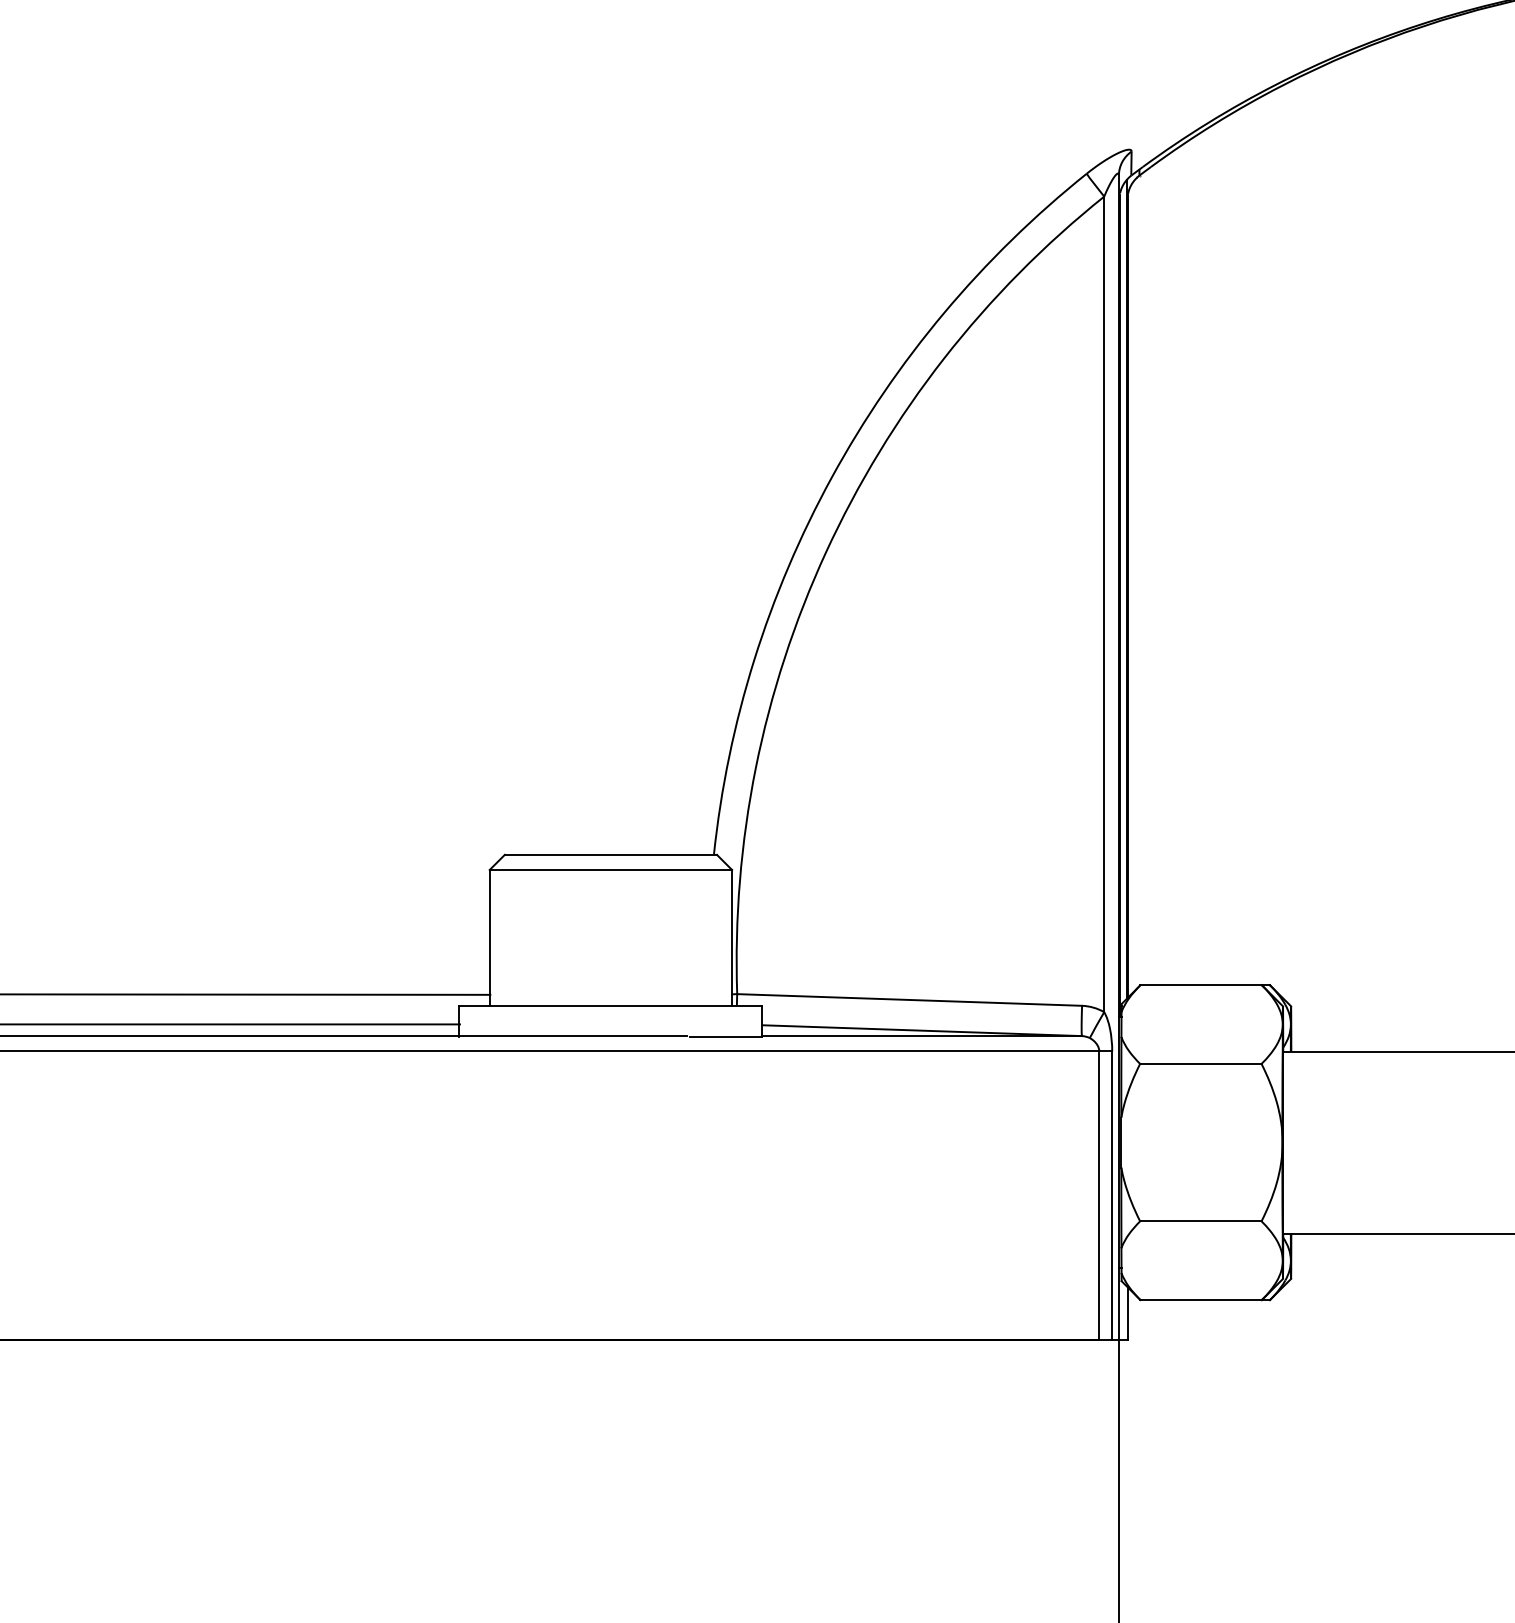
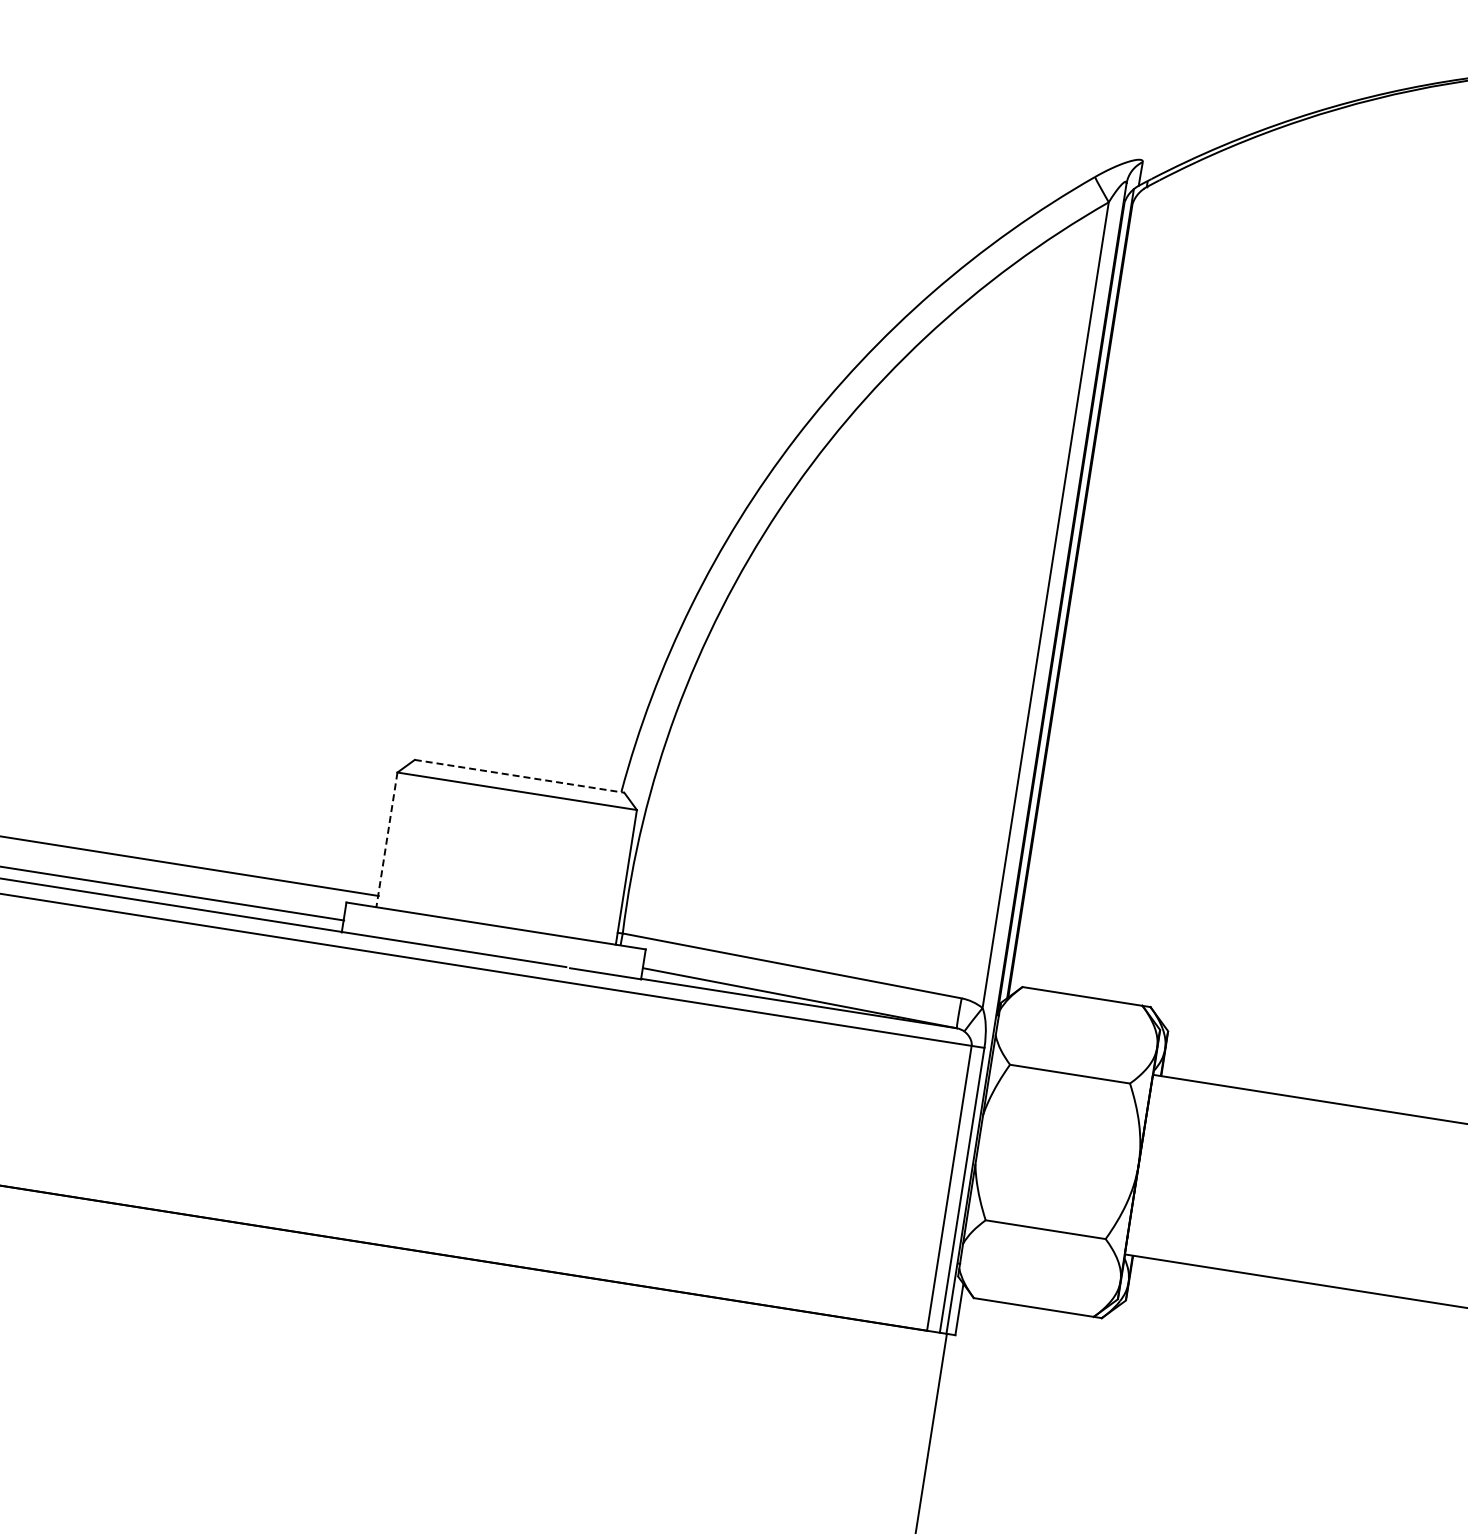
line: (611, 854) -> (520, 776), solid -> dashed
line: (489, 938) -> (386, 840), solid -> dashed

